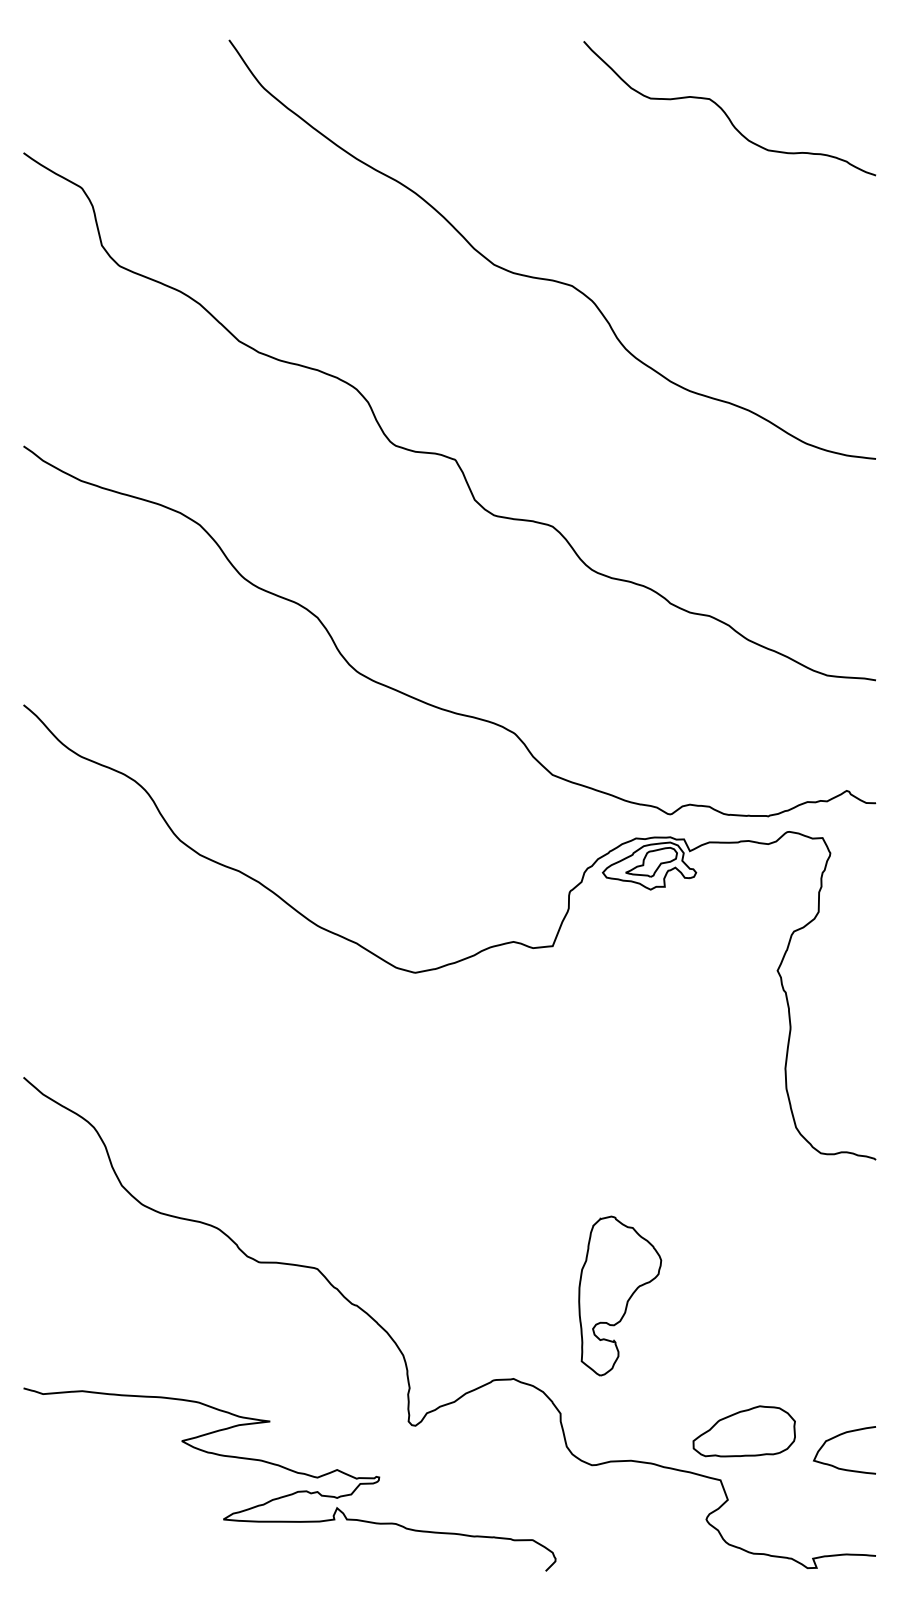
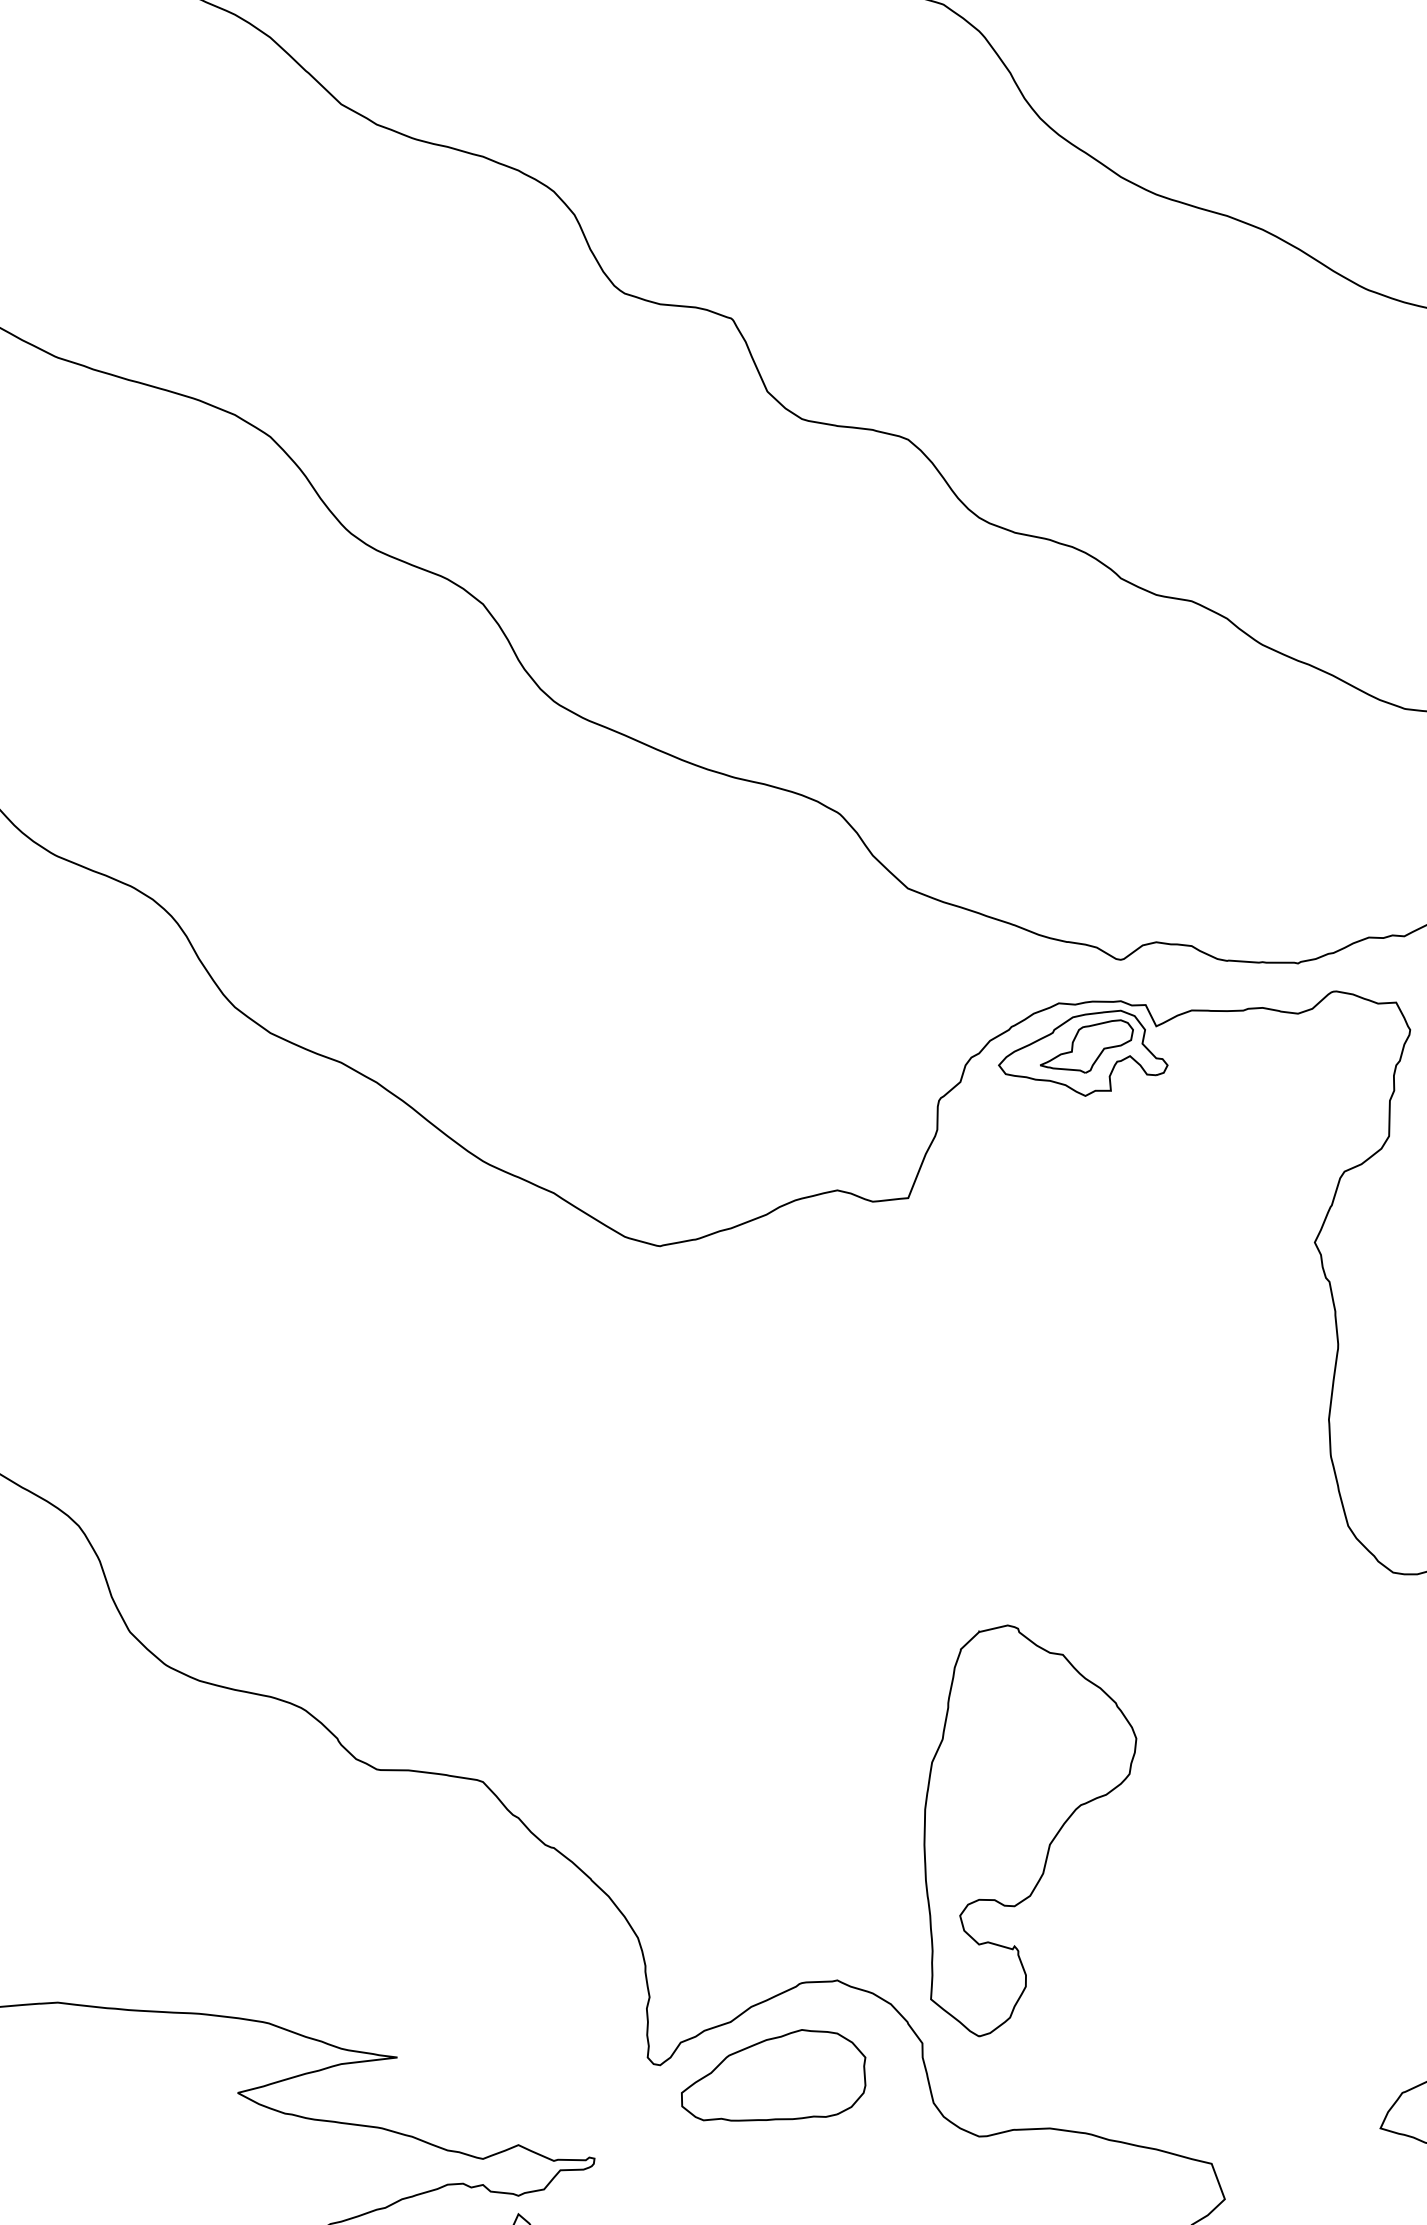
part: (619, 1295) -> (1028, 1829), size x1.43
part: (743, 1431) -> (772, 2075), moved

